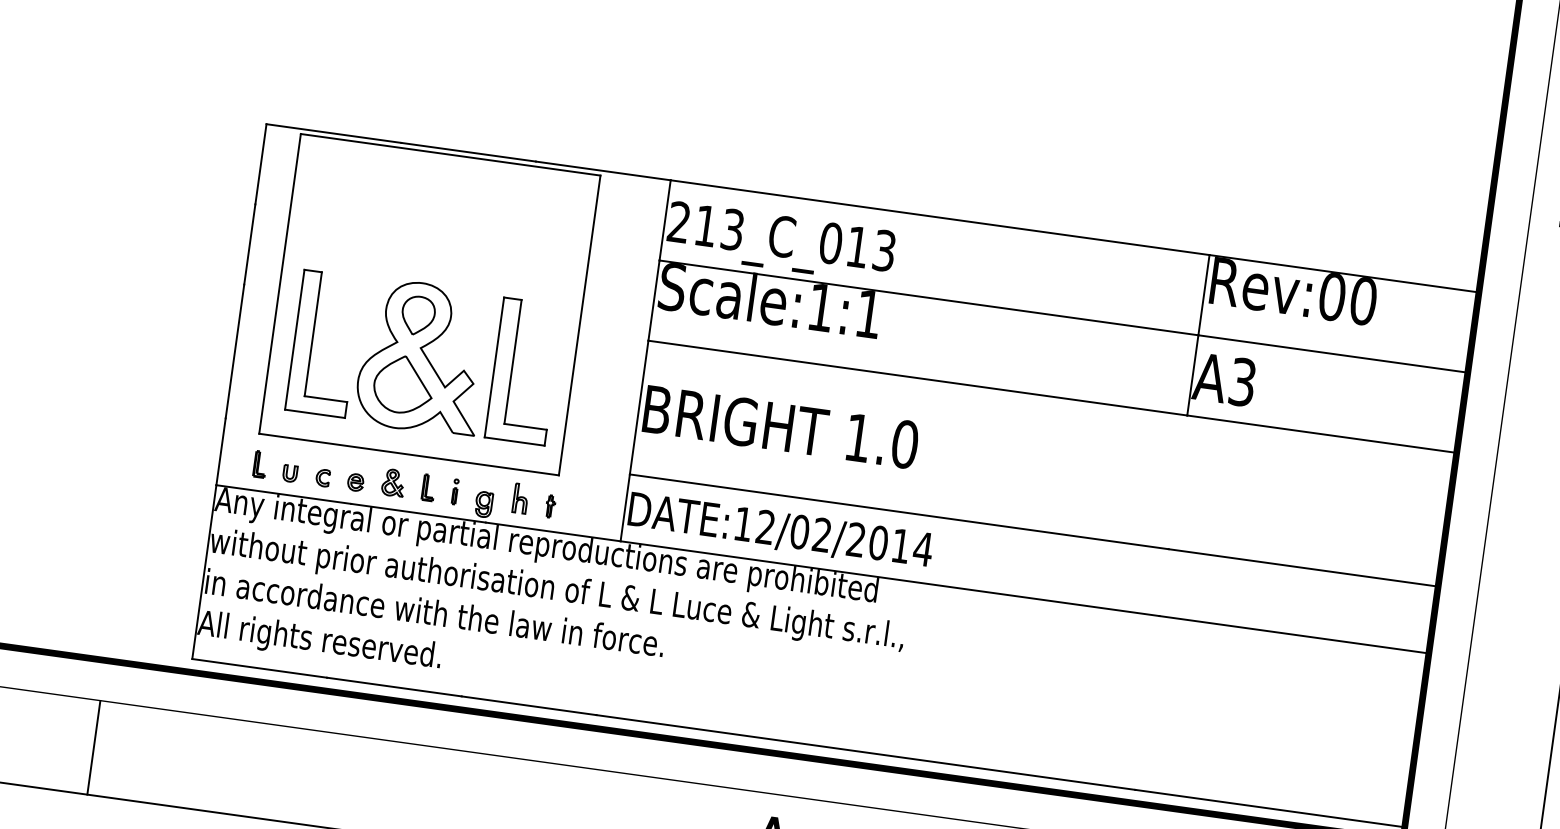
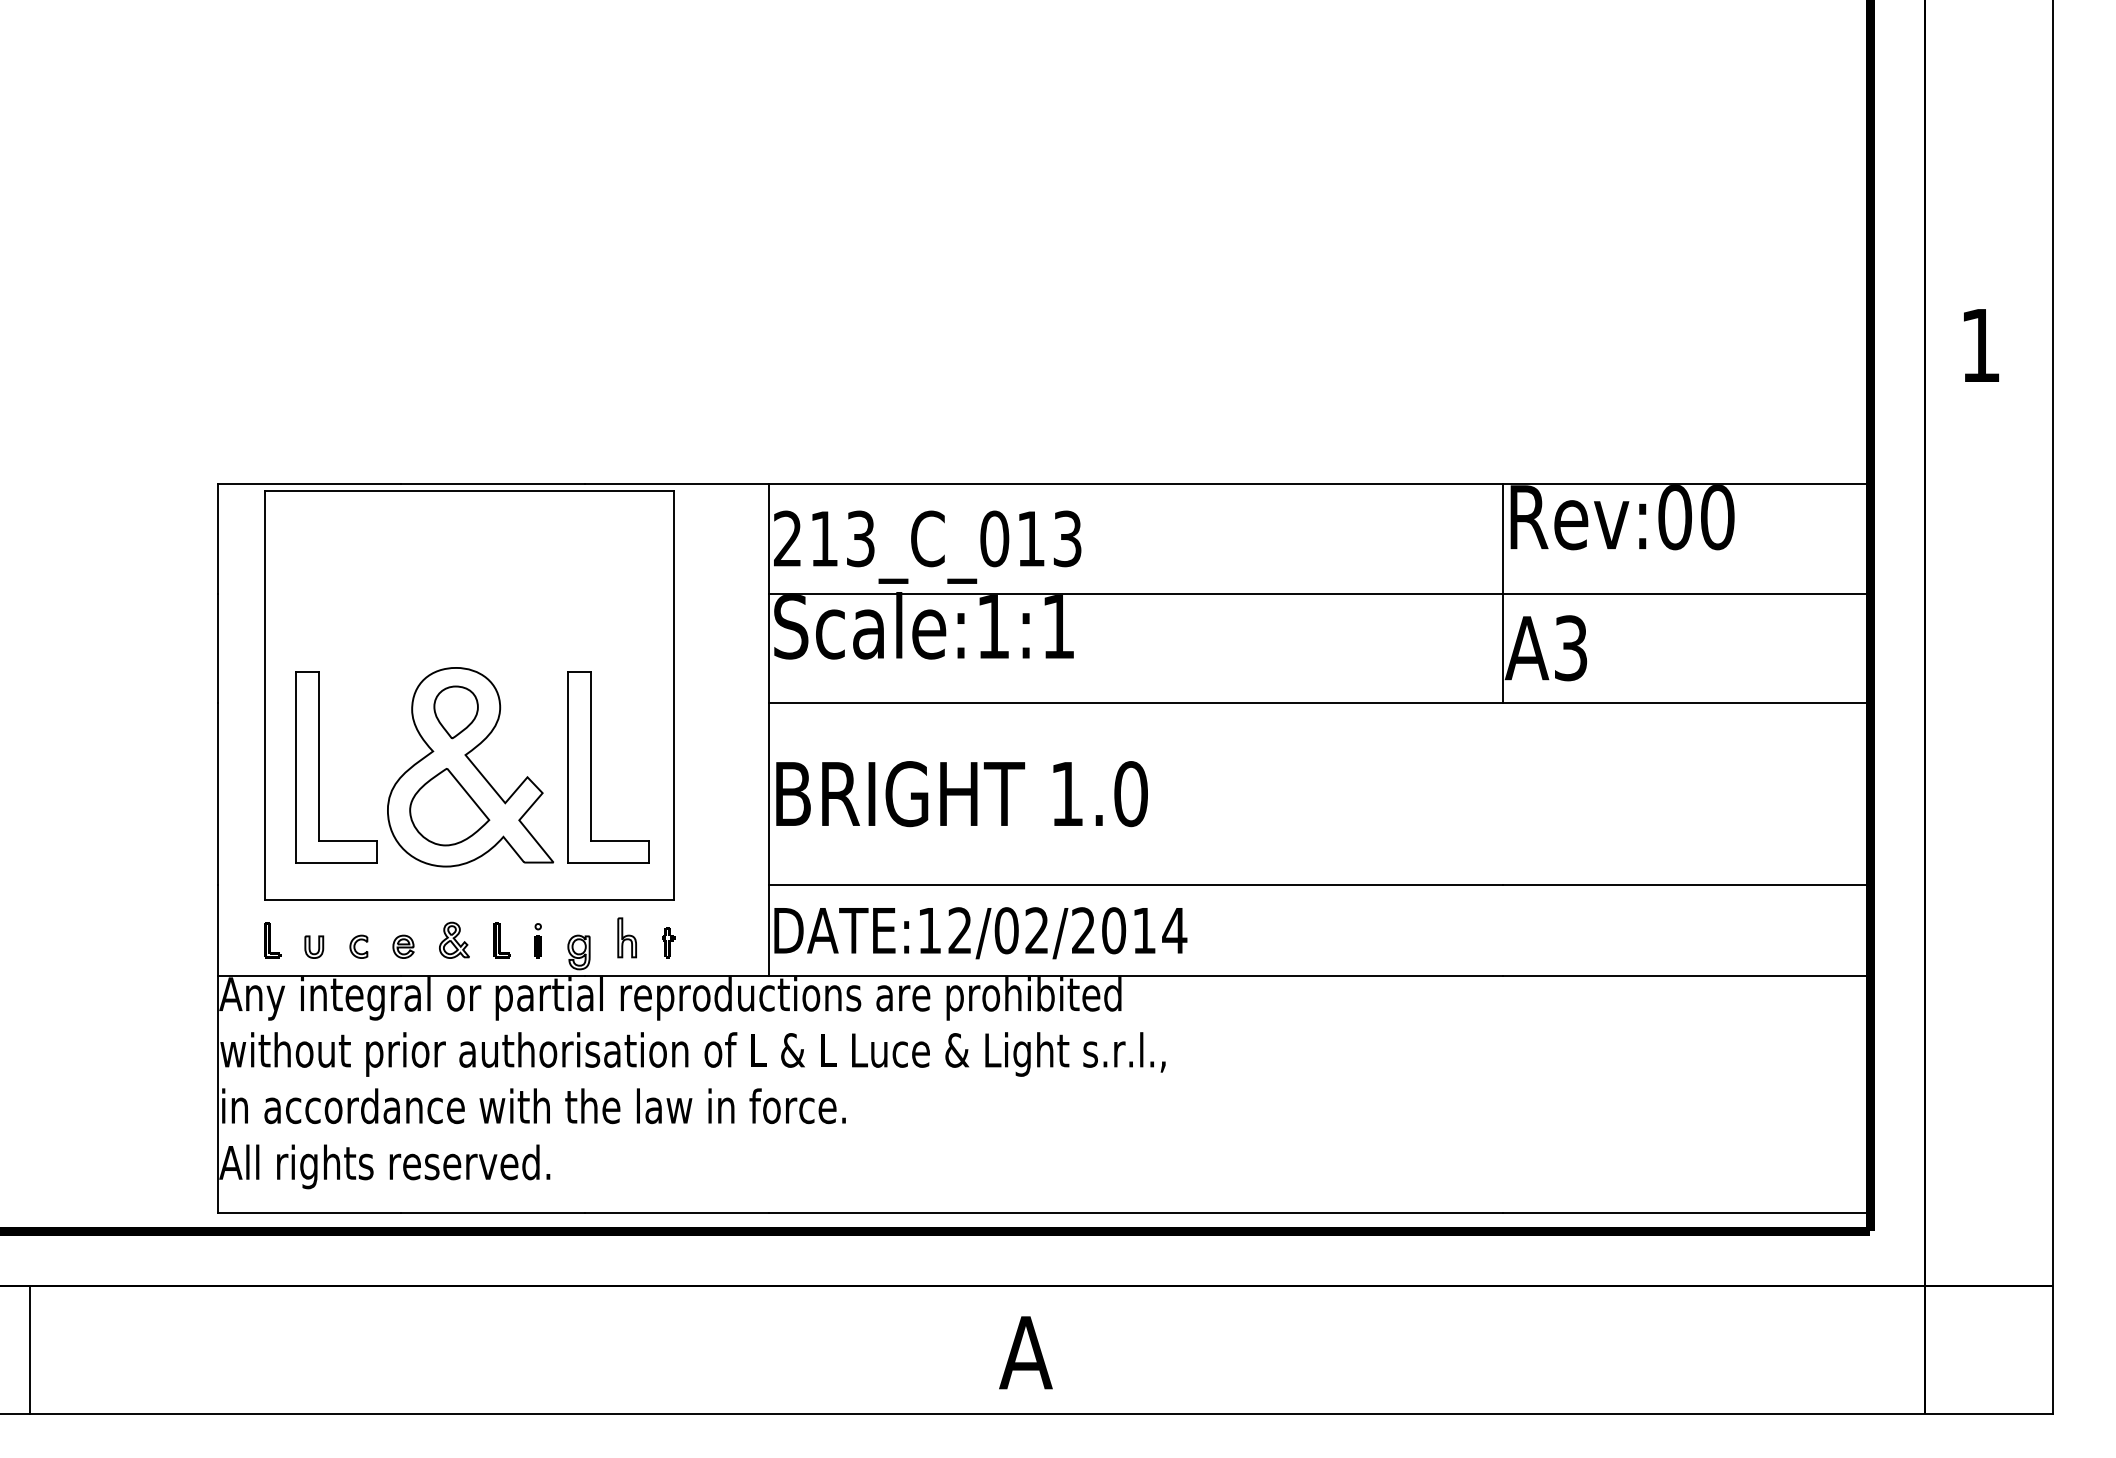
line: (93, 748) -> (29, 1350), moved

